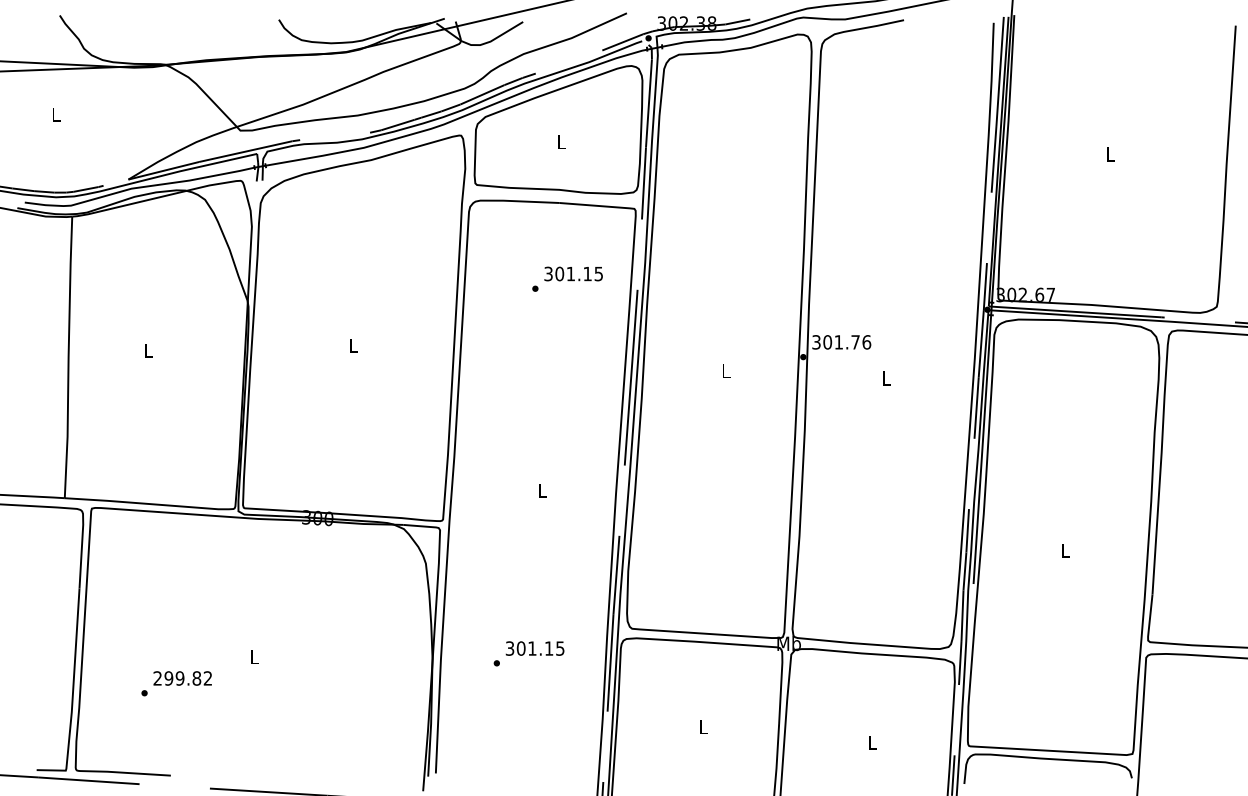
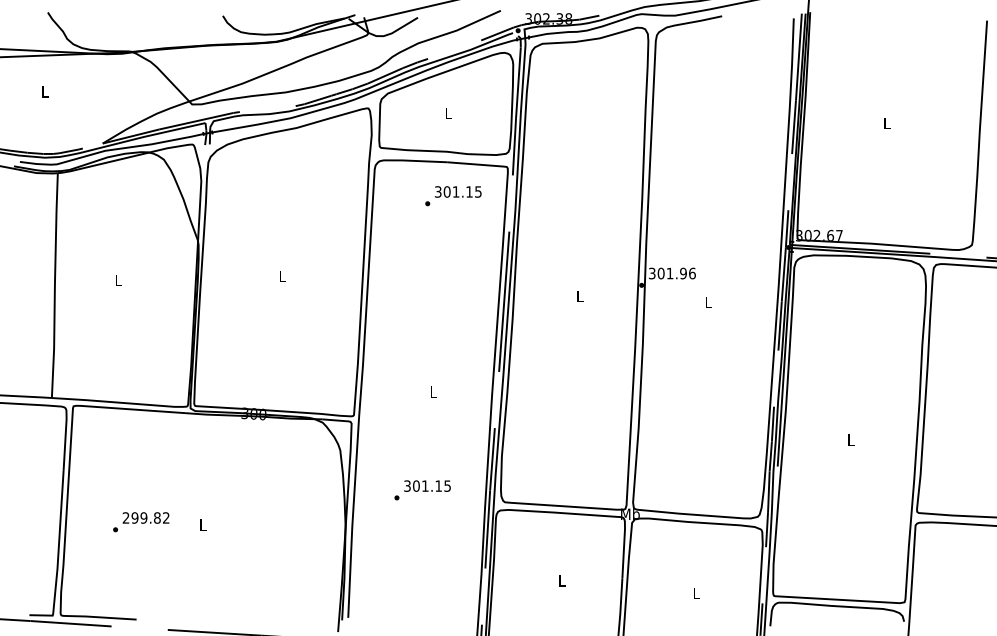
text: (567, 279) -> (453, 196), moved
text: (855, 342) -> (683, 273), 301.76 -> 301.96
text: (528, 654) -> (422, 490), moved
text: (177, 684) -> (141, 522), moved

